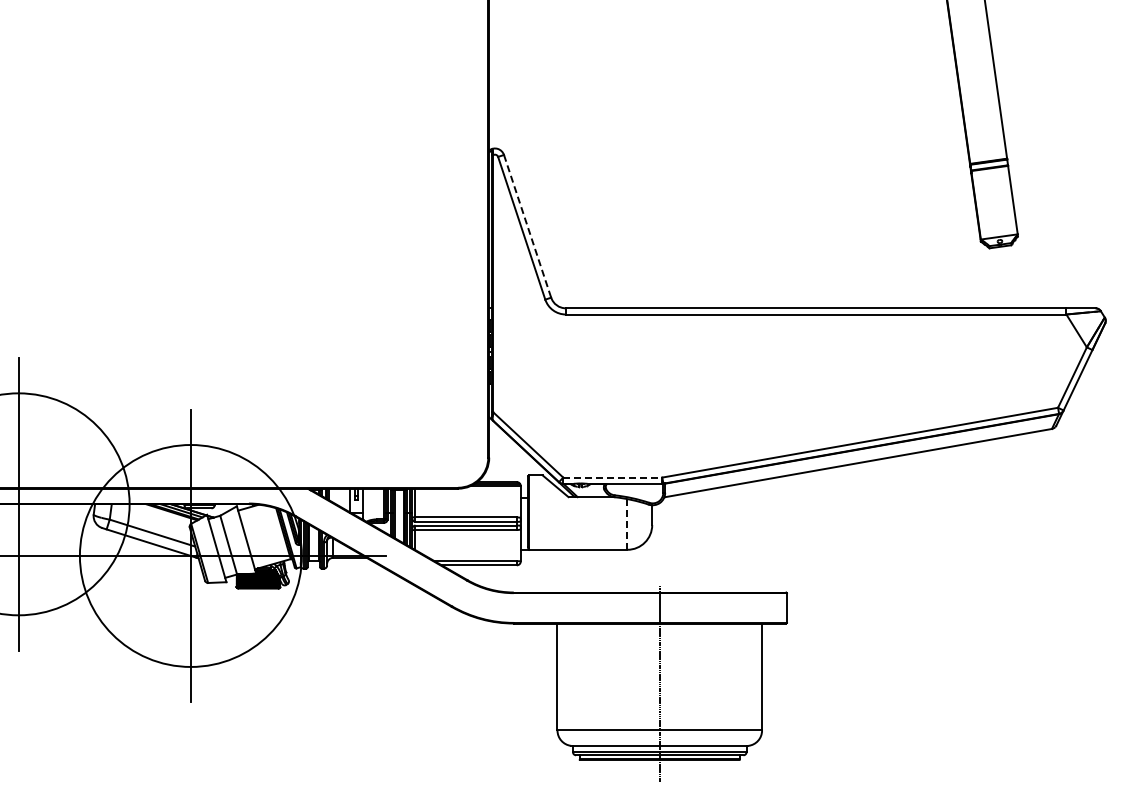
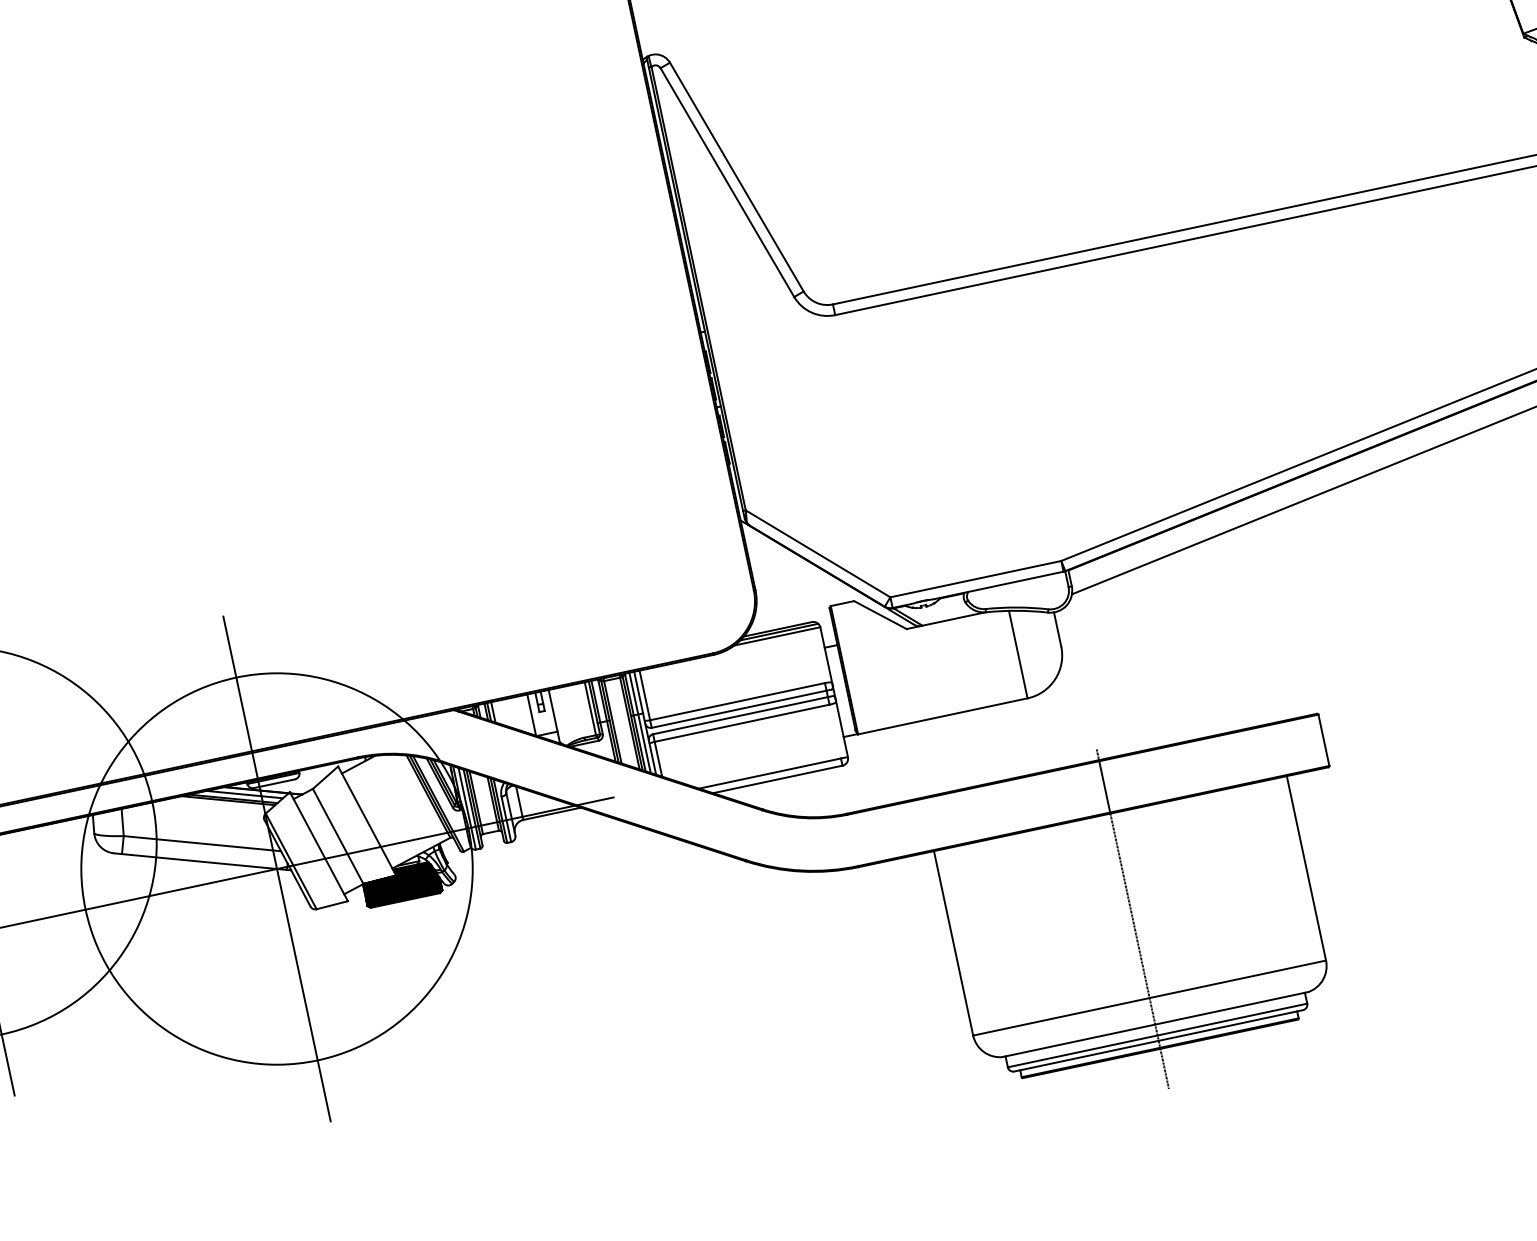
line: (527, 226) -> (736, 177), dashed -> solid
line: (612, 477) -> (975, 579), dashed -> solid
line: (627, 524) -> (1018, 654), dashed -> solid

